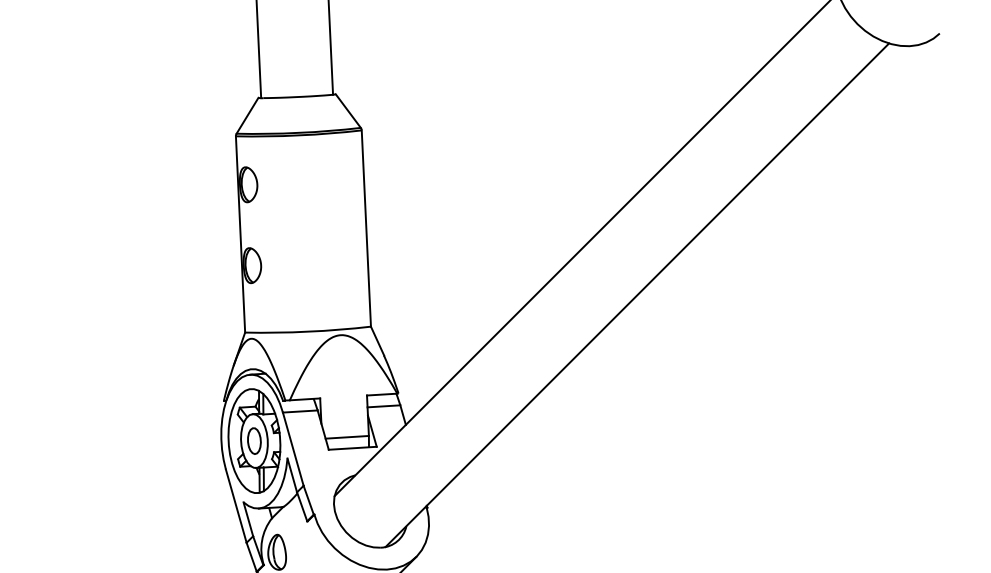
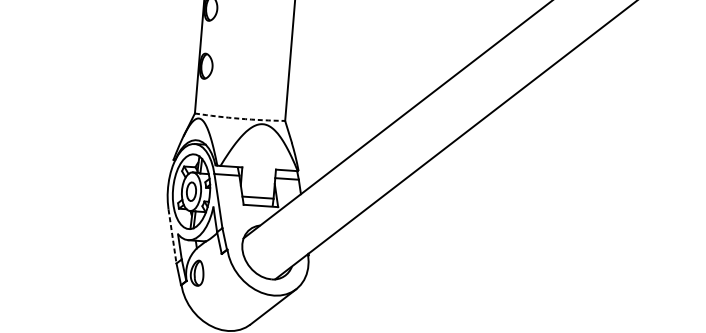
arc: (308, 331) -> (240, 118), solid -> dashed
line: (236, 506) -> (172, 236), solid -> dashed

